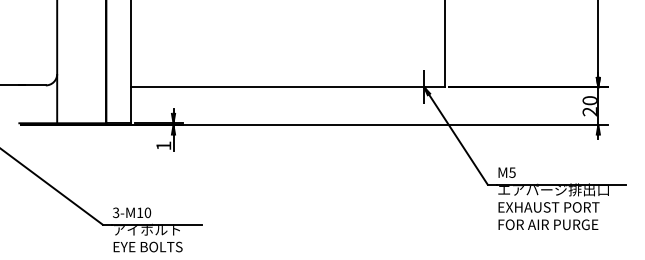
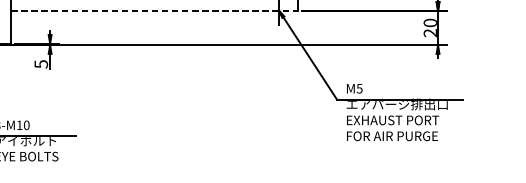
line: (288, 87) -> (155, 10), solid -> dashed
text: (163, 145) -> (40, 63), 1 -> 5

